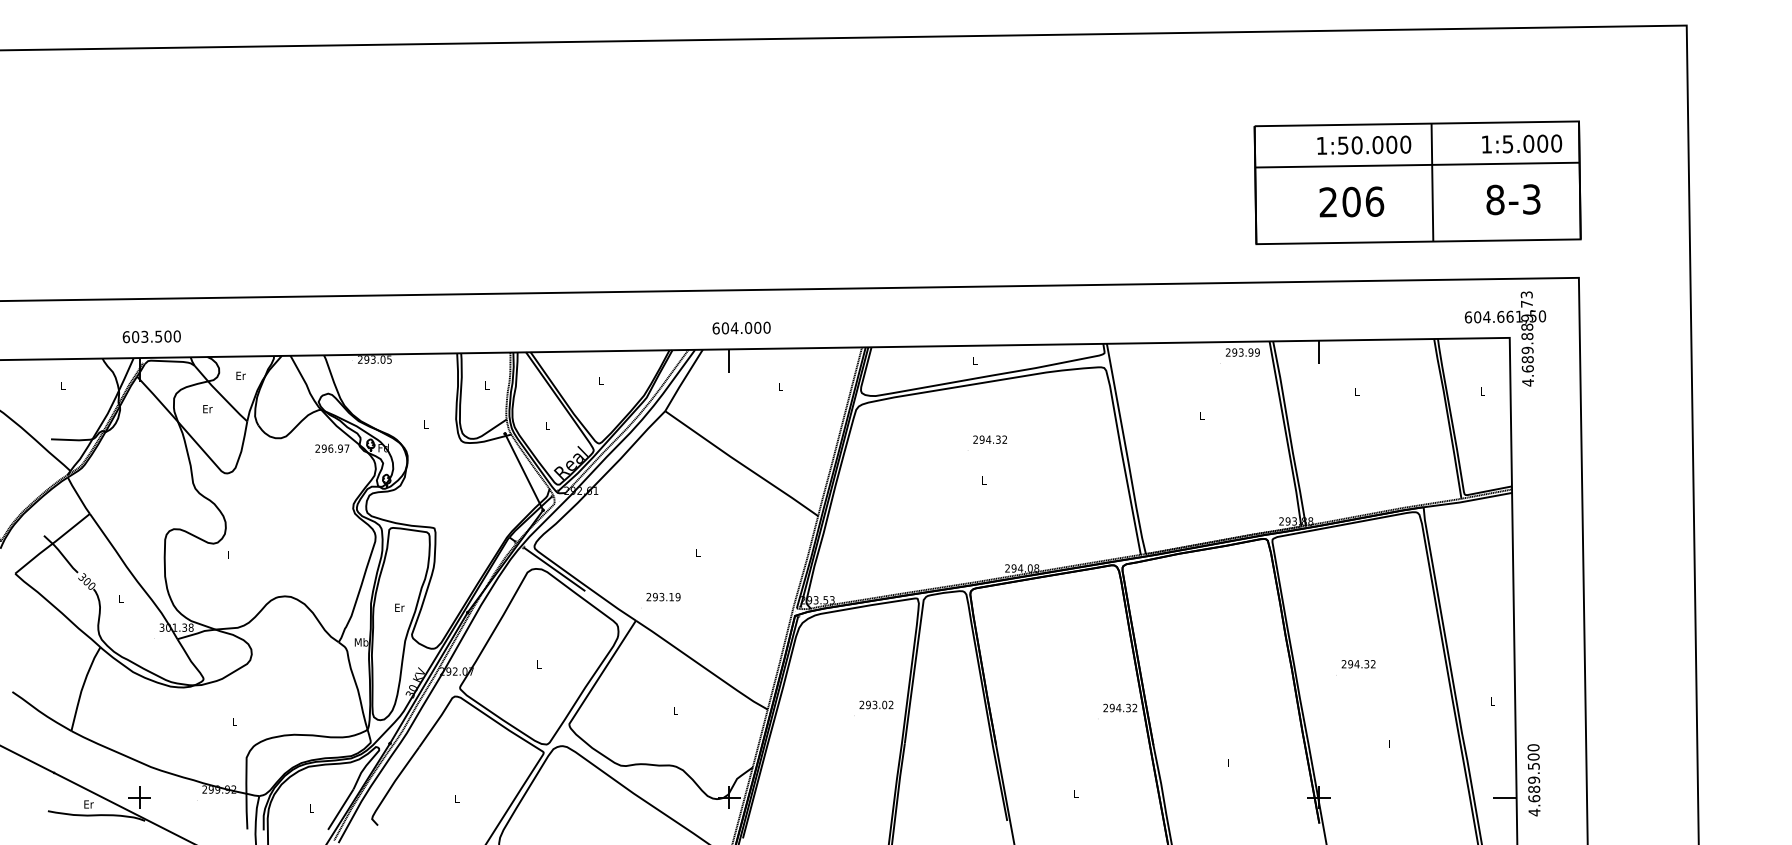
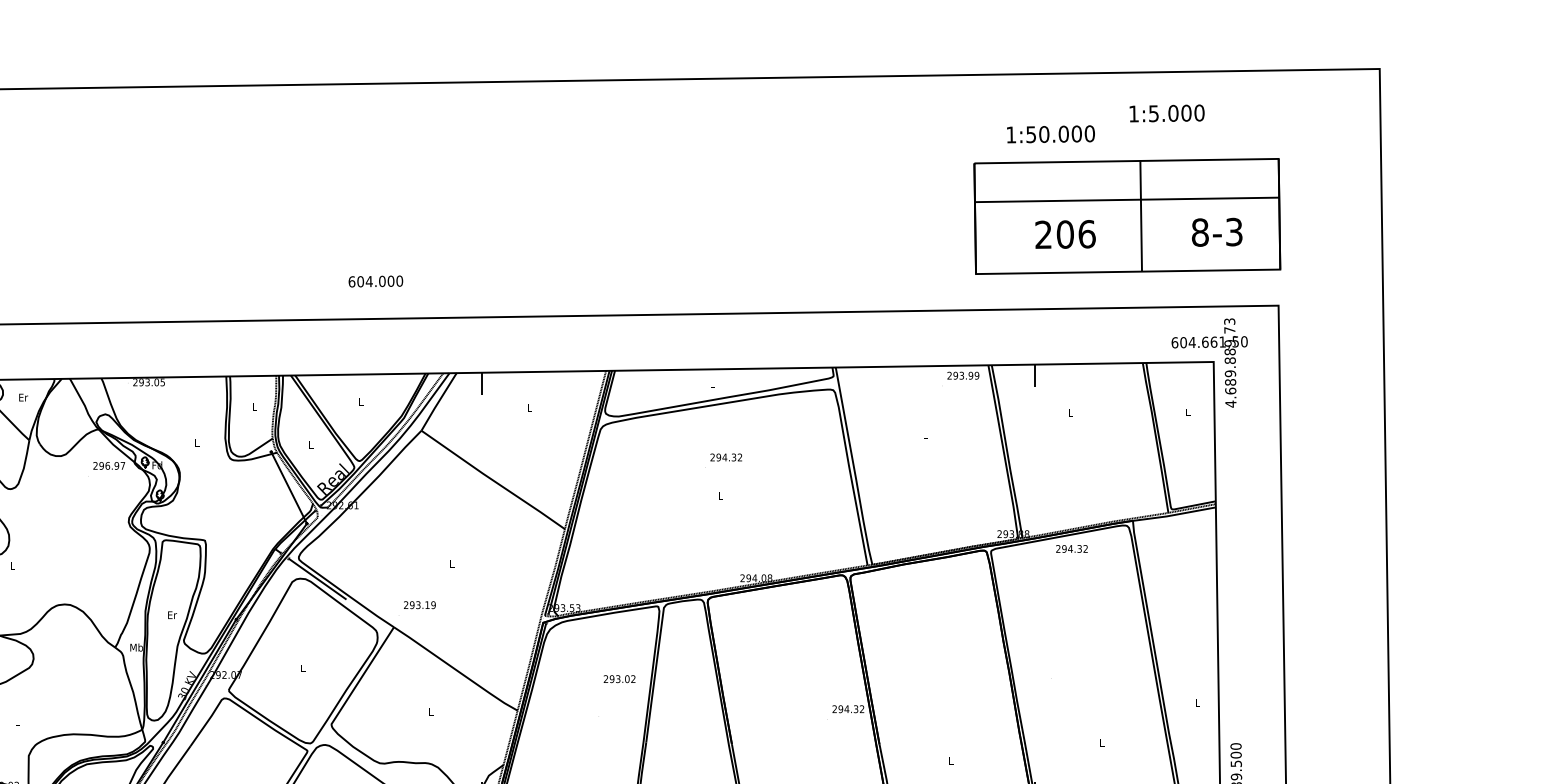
text: (1522, 143) -> (1167, 113), moved
text: (1364, 144) -> (1051, 133), moved
text: (741, 327) -> (375, 280), moved
text: (1358, 664) -> (1071, 549), moved
text: (876, 704) -> (619, 678), moved

